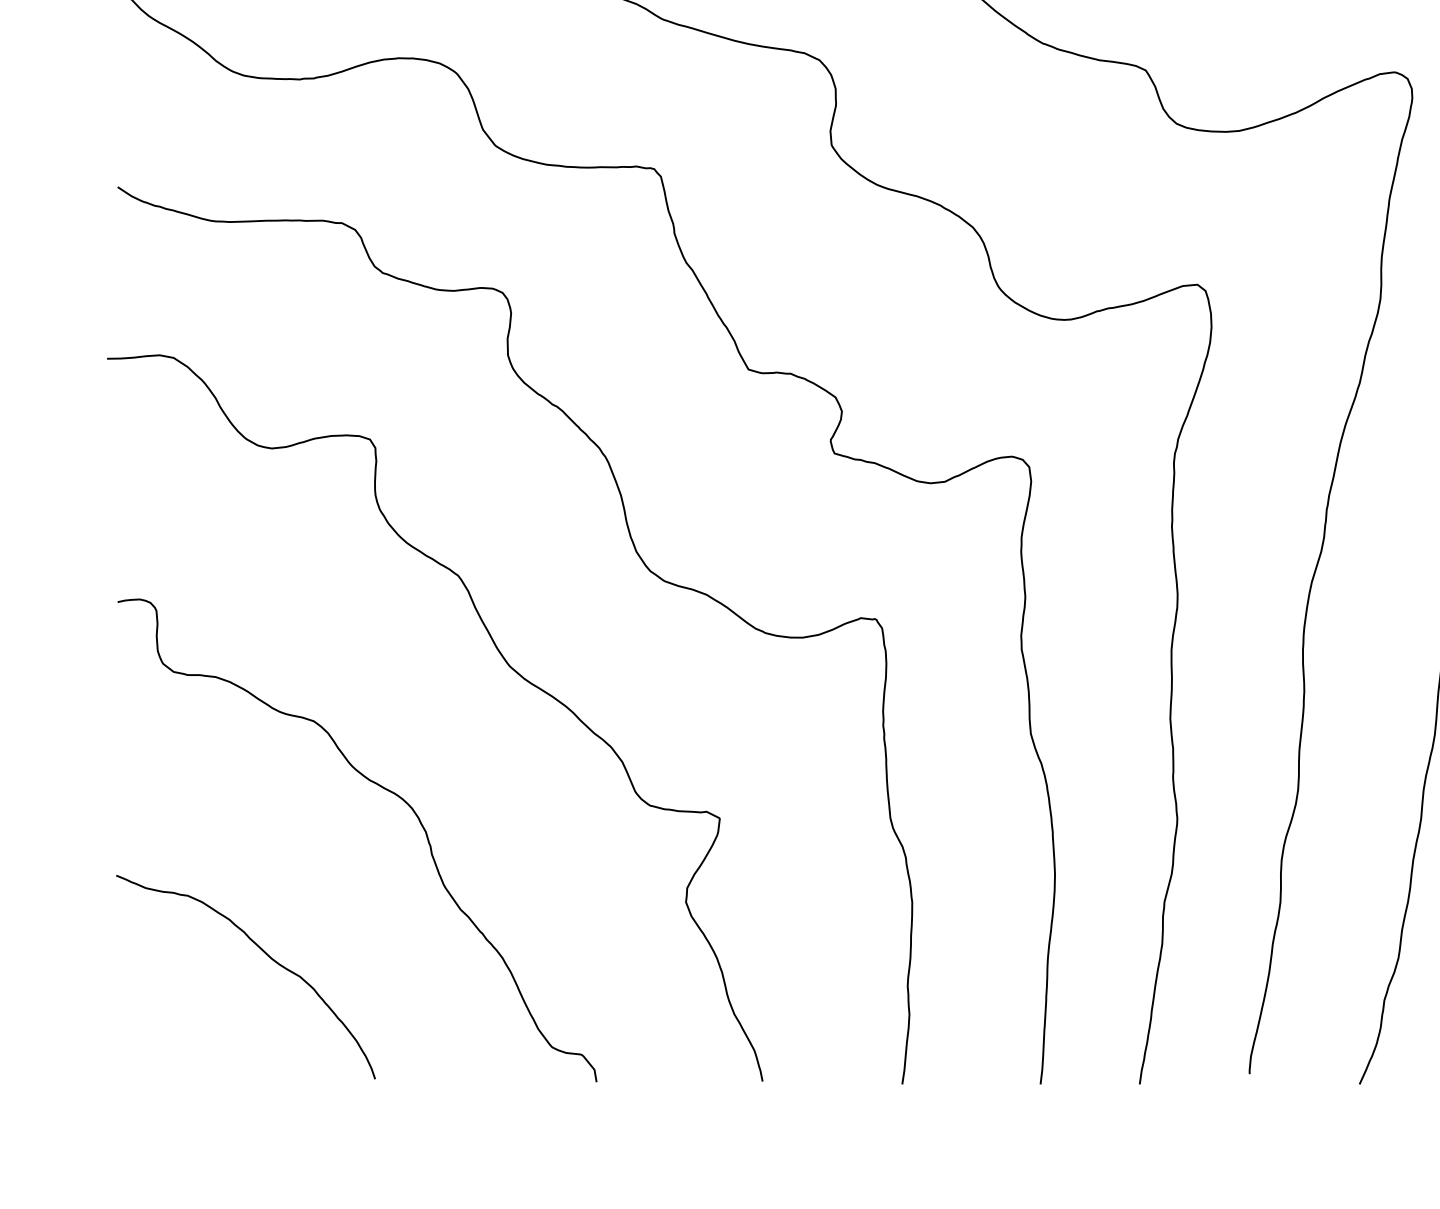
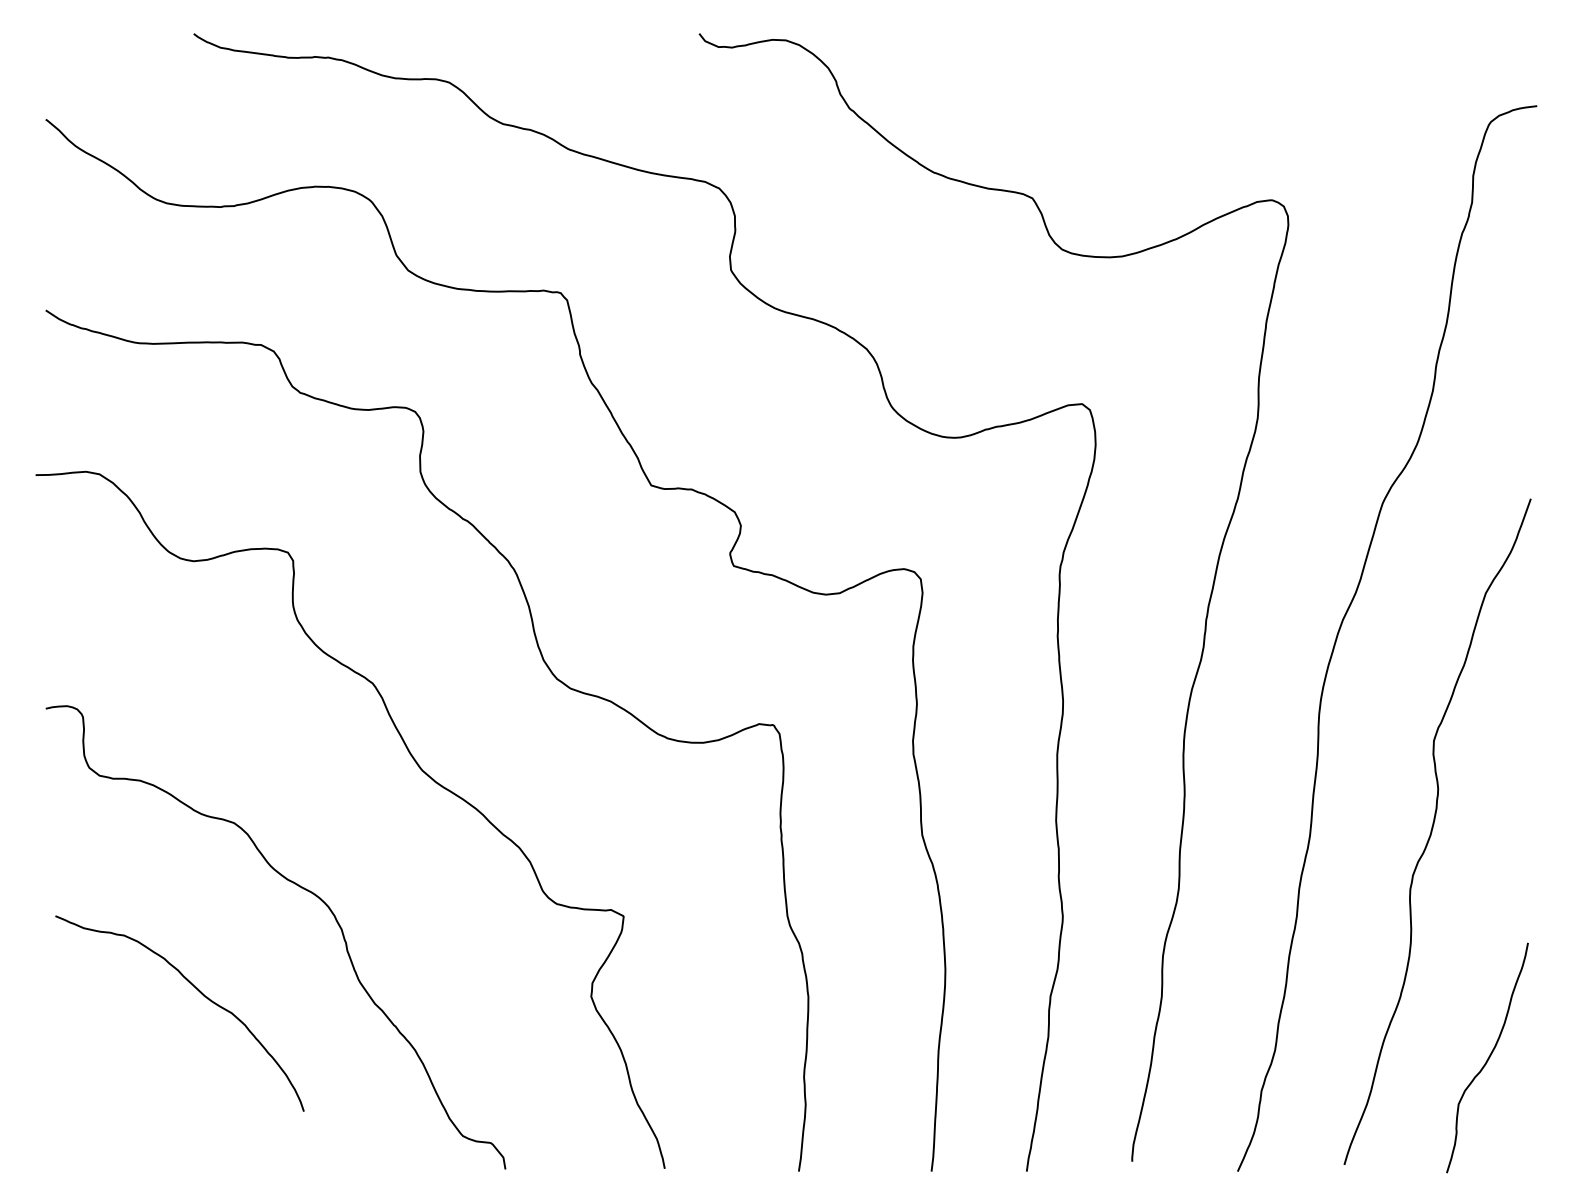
curve: (266, 955) -> (199, 992), moved

